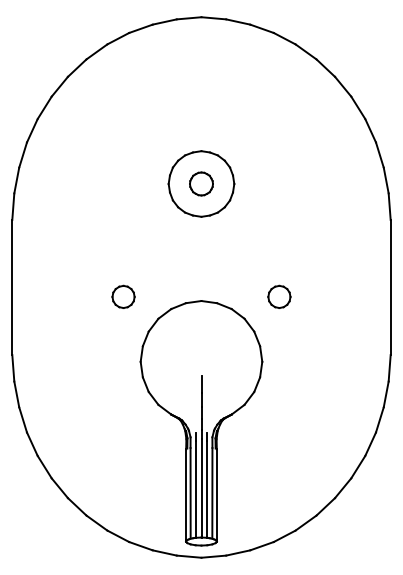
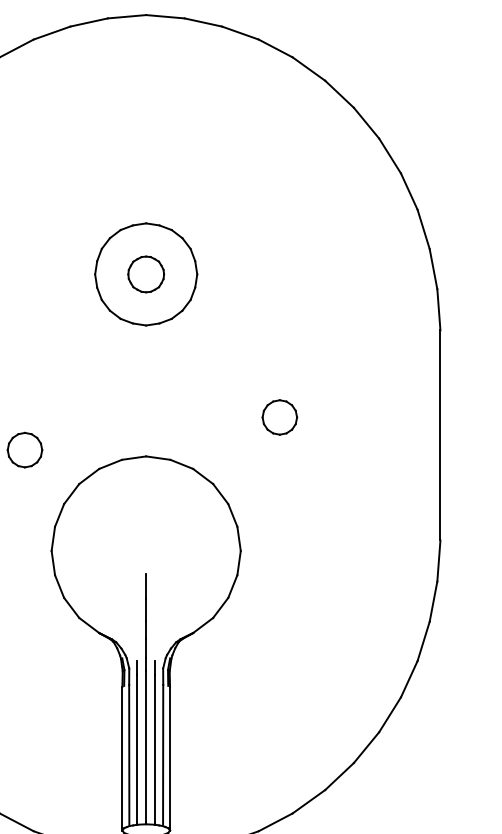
part: (279, 296) -> (279, 416), moved

